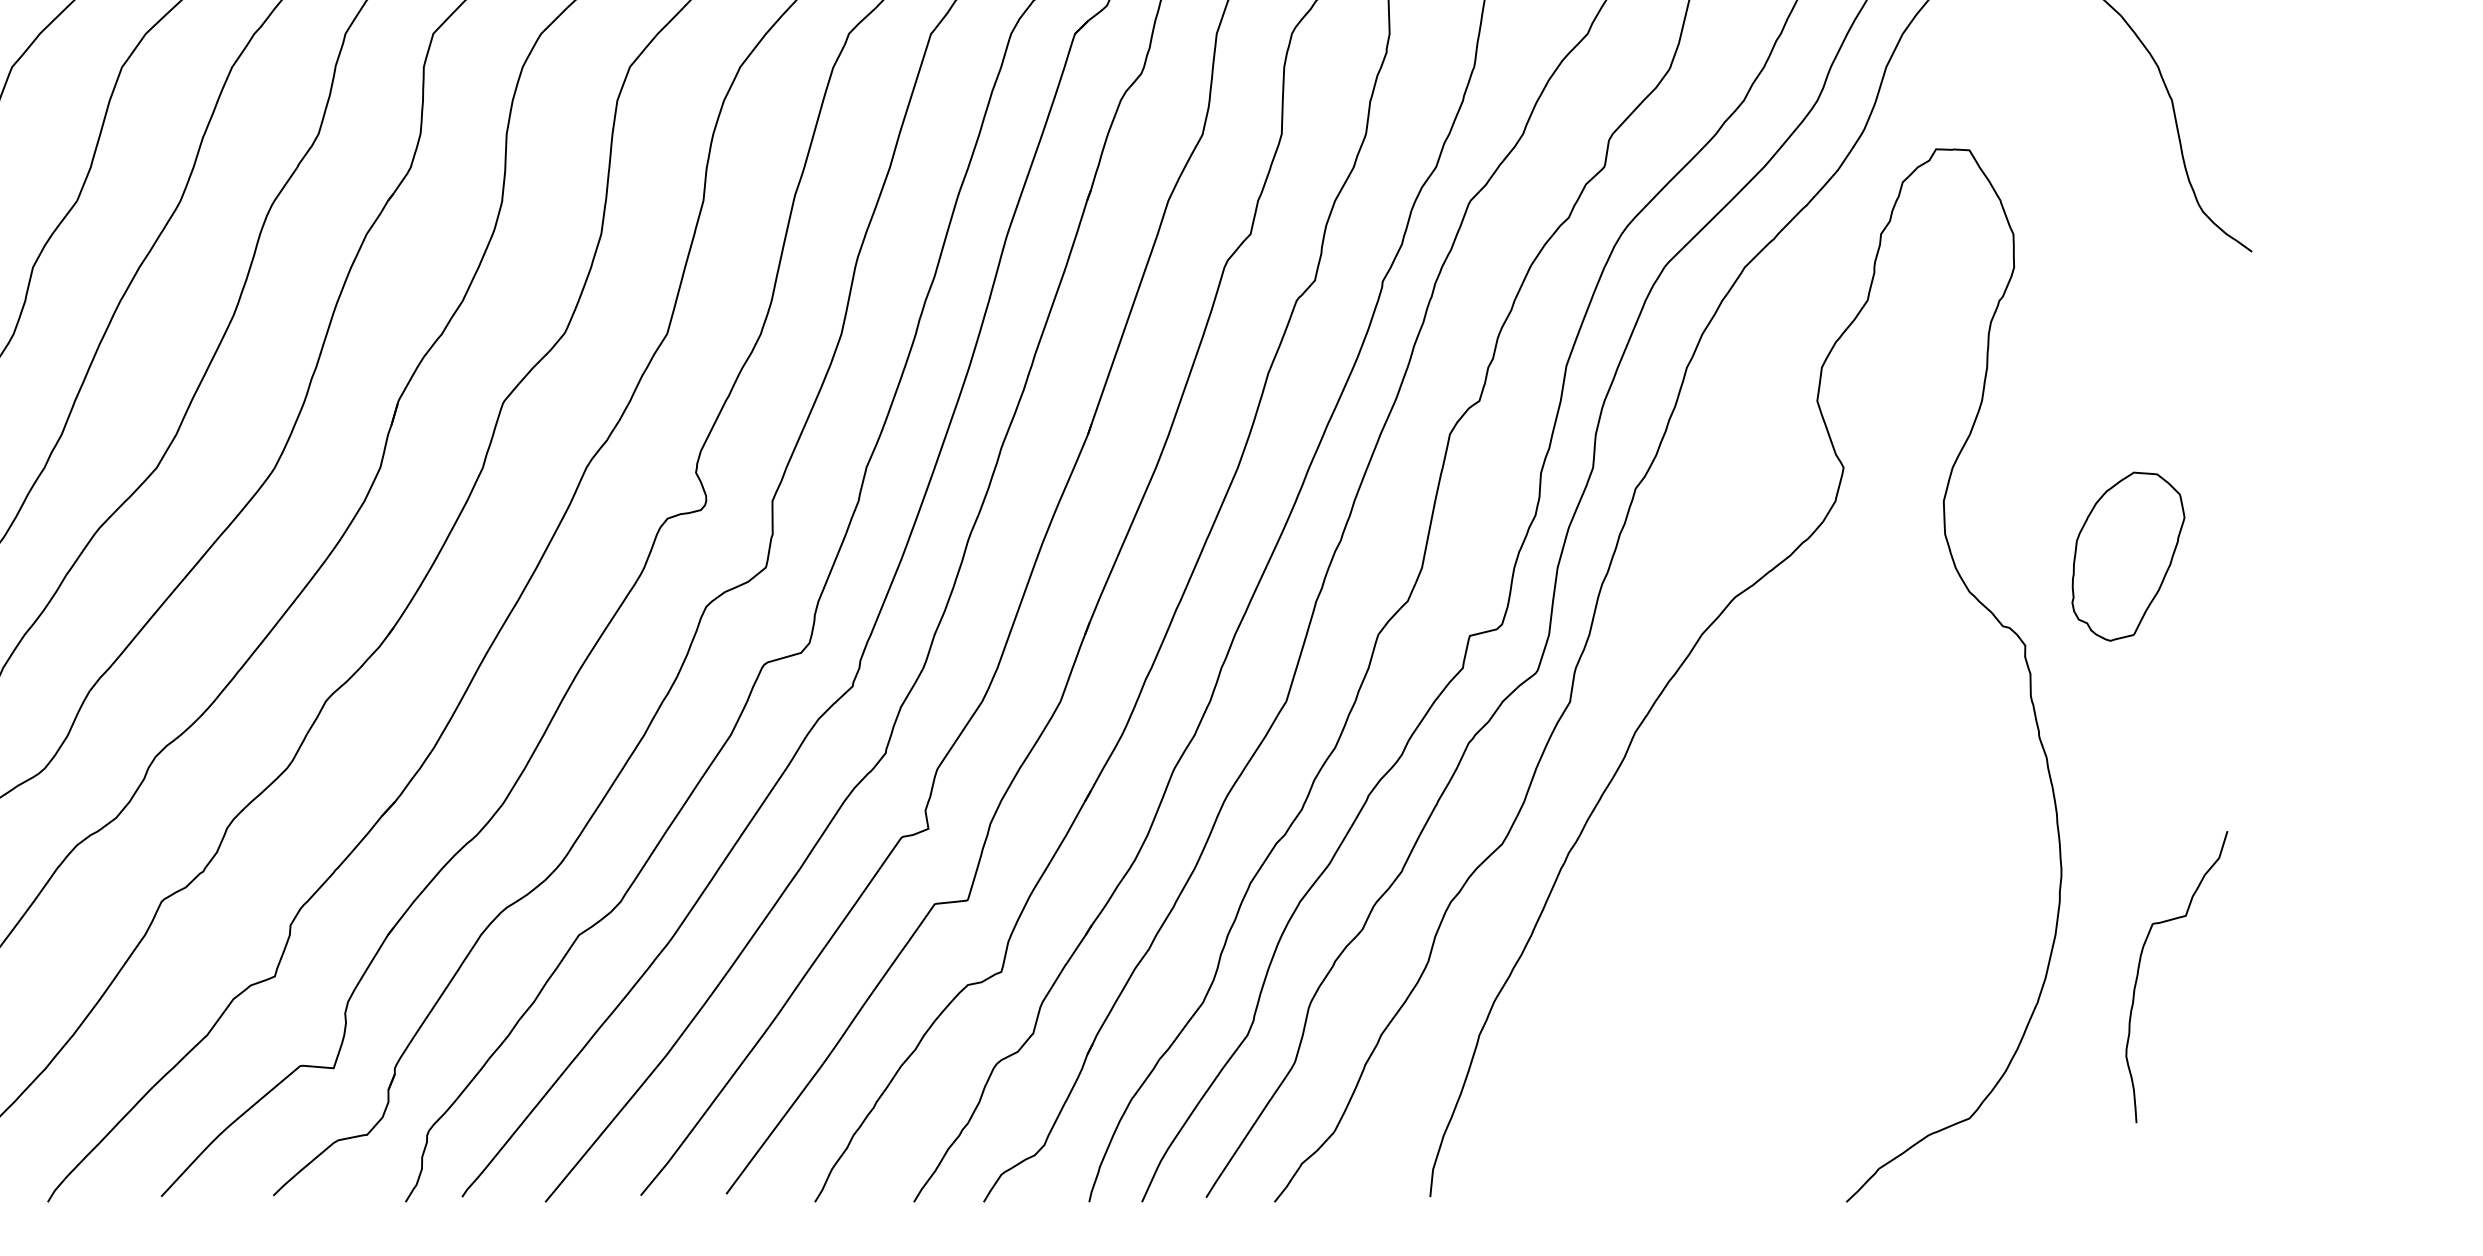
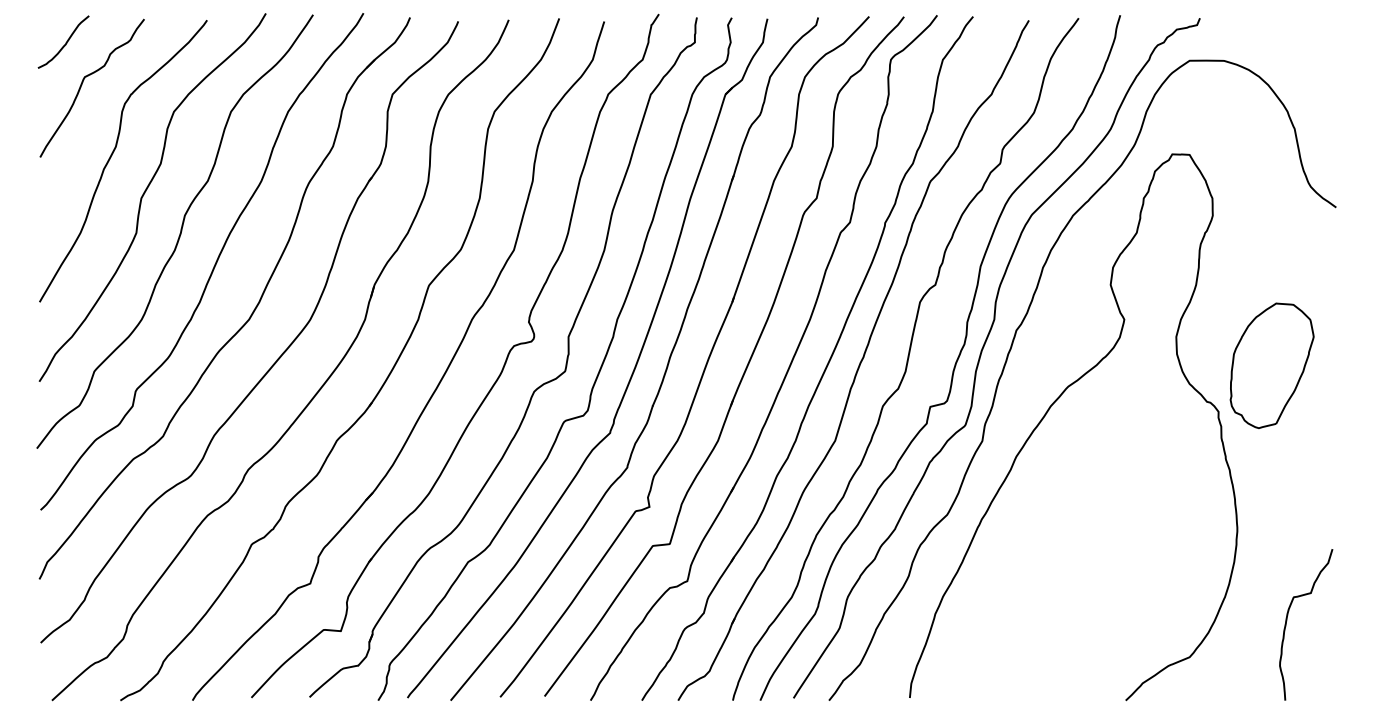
part: (2127, 556) -> (1271, 365), size x1.43
curve: (2140, 970) -> (1287, 621), moved

